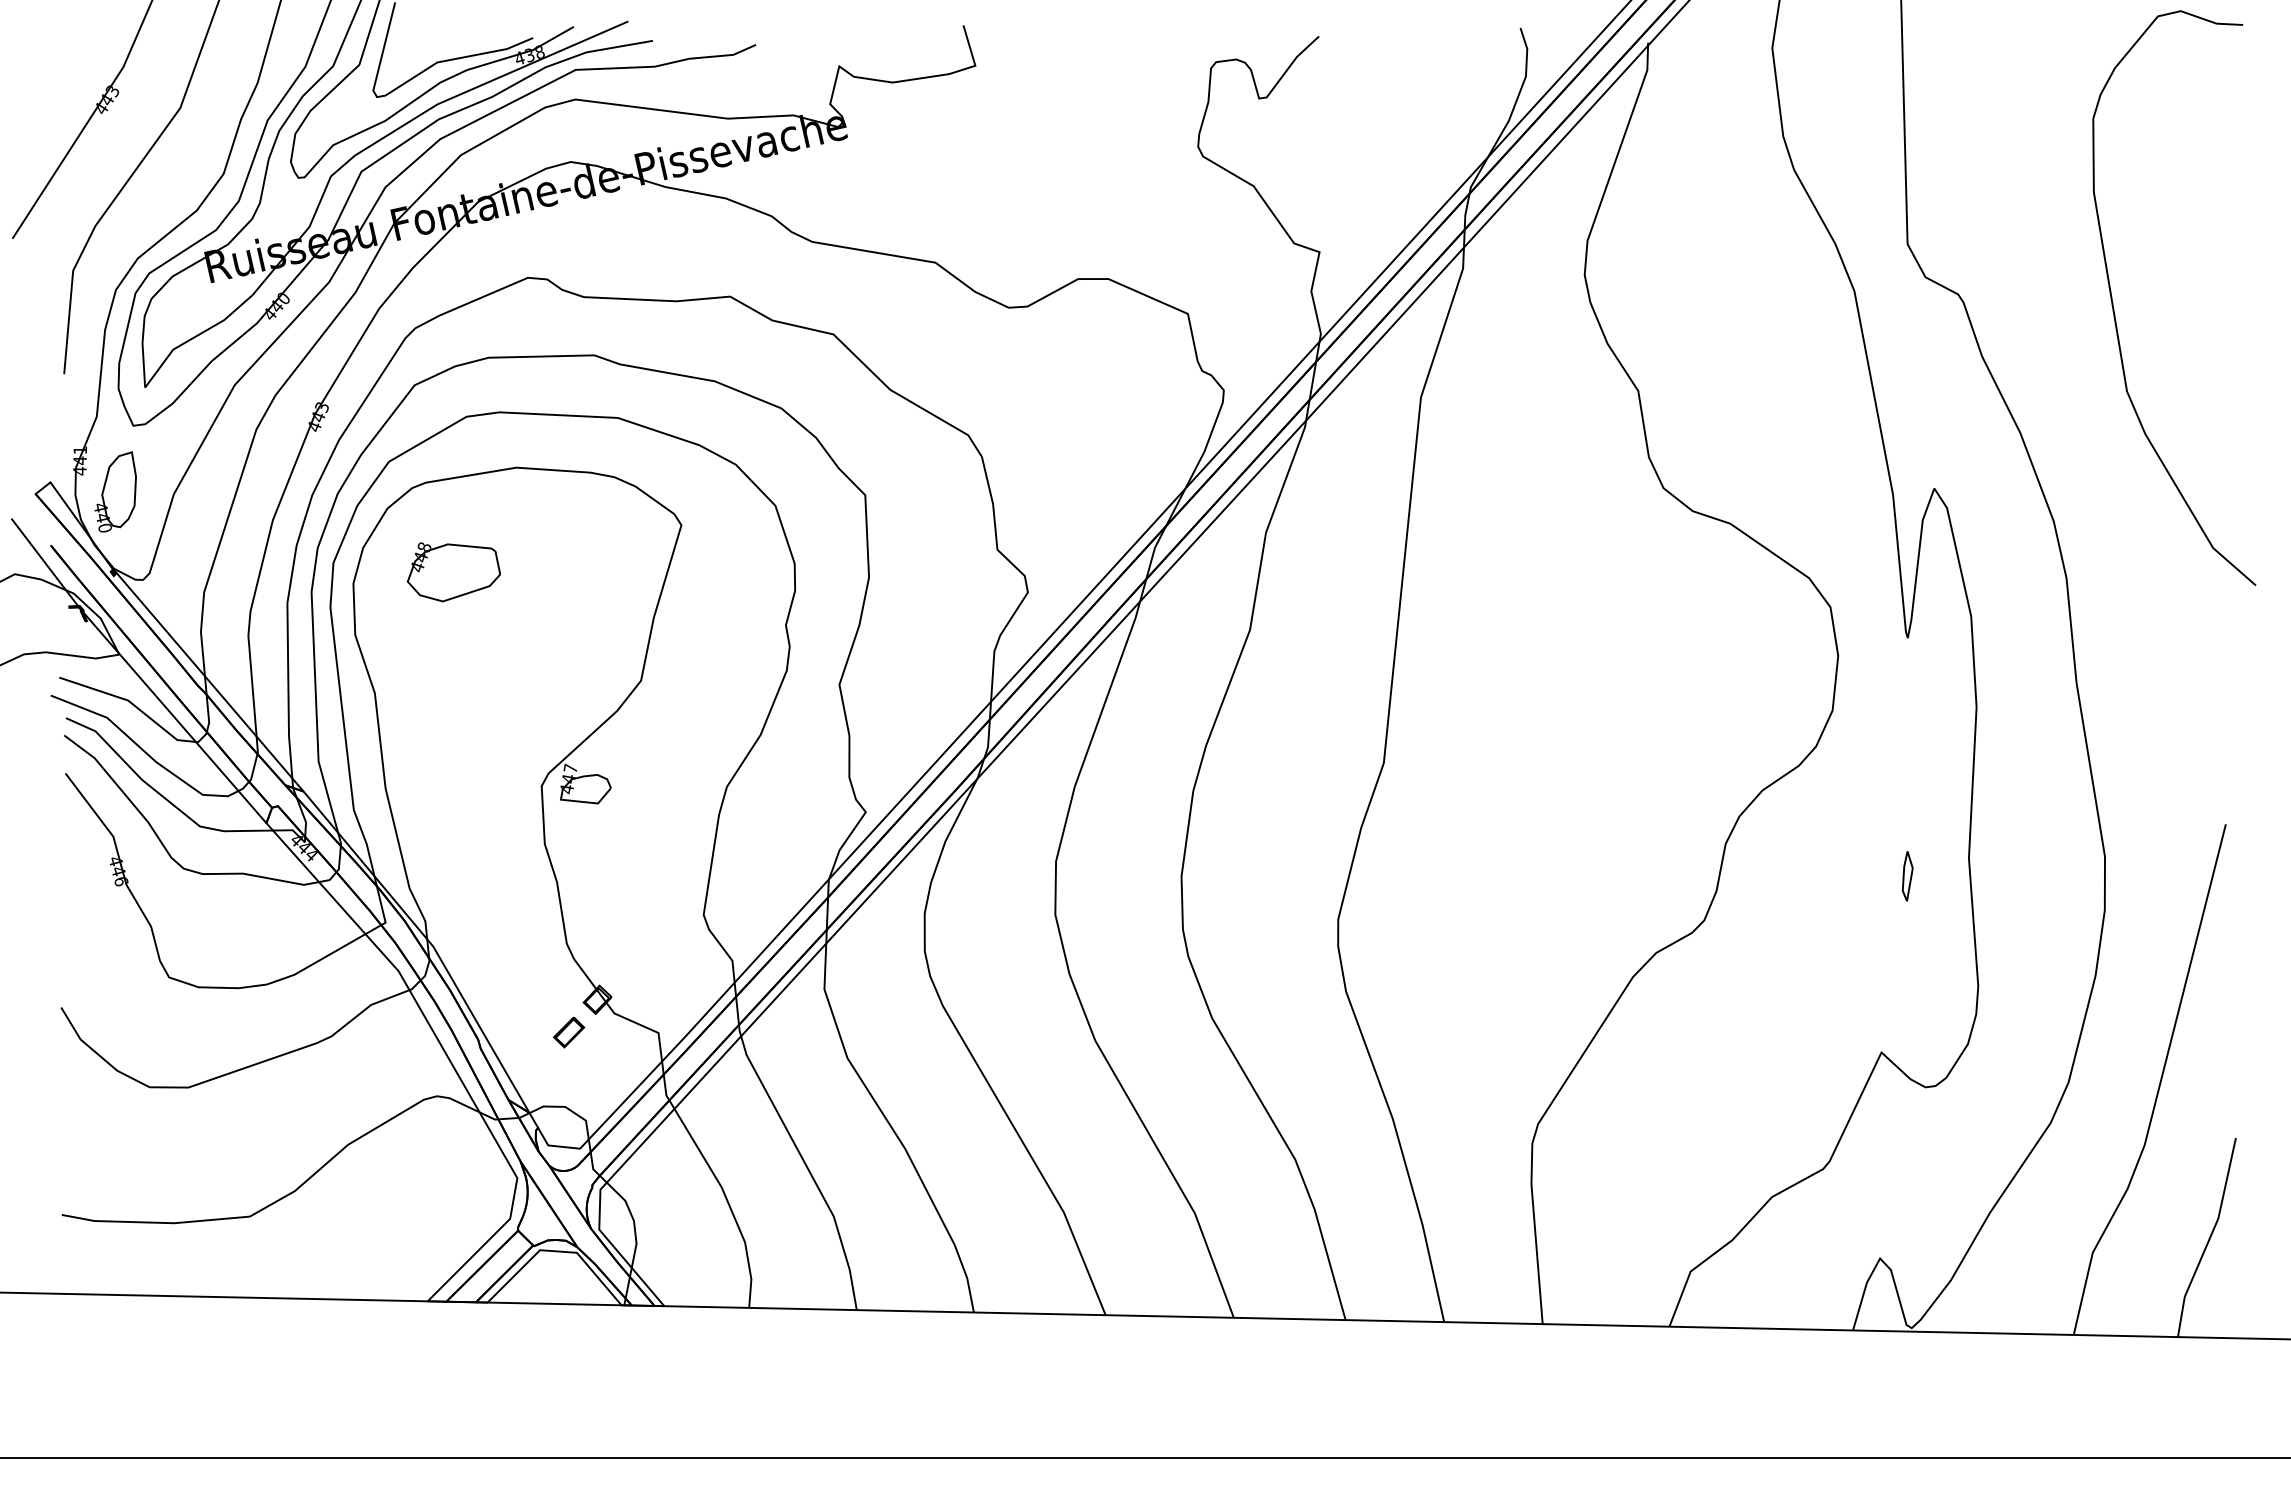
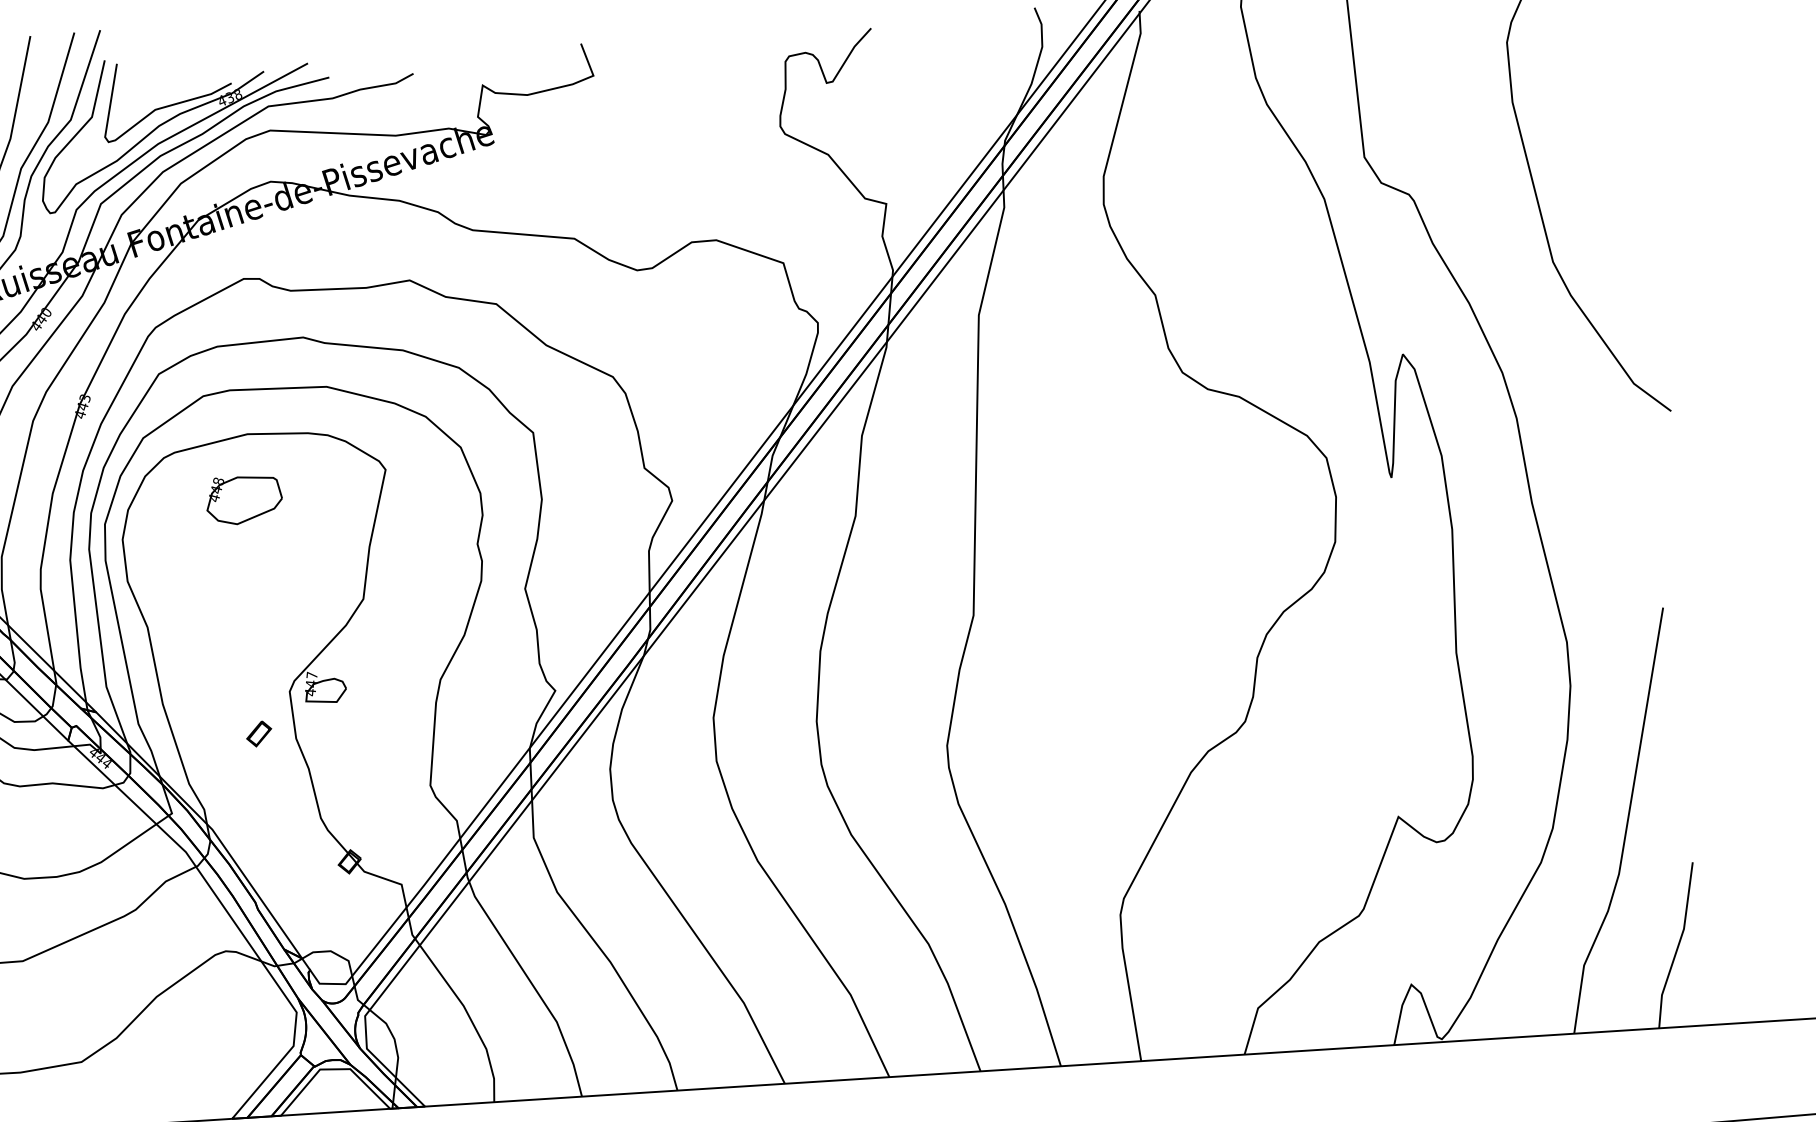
part: (453, 572) -> (243, 499), moved
part: (1907, 876) -> (1407, 671), removed
part: (569, 1032) -> (259, 733), moved

